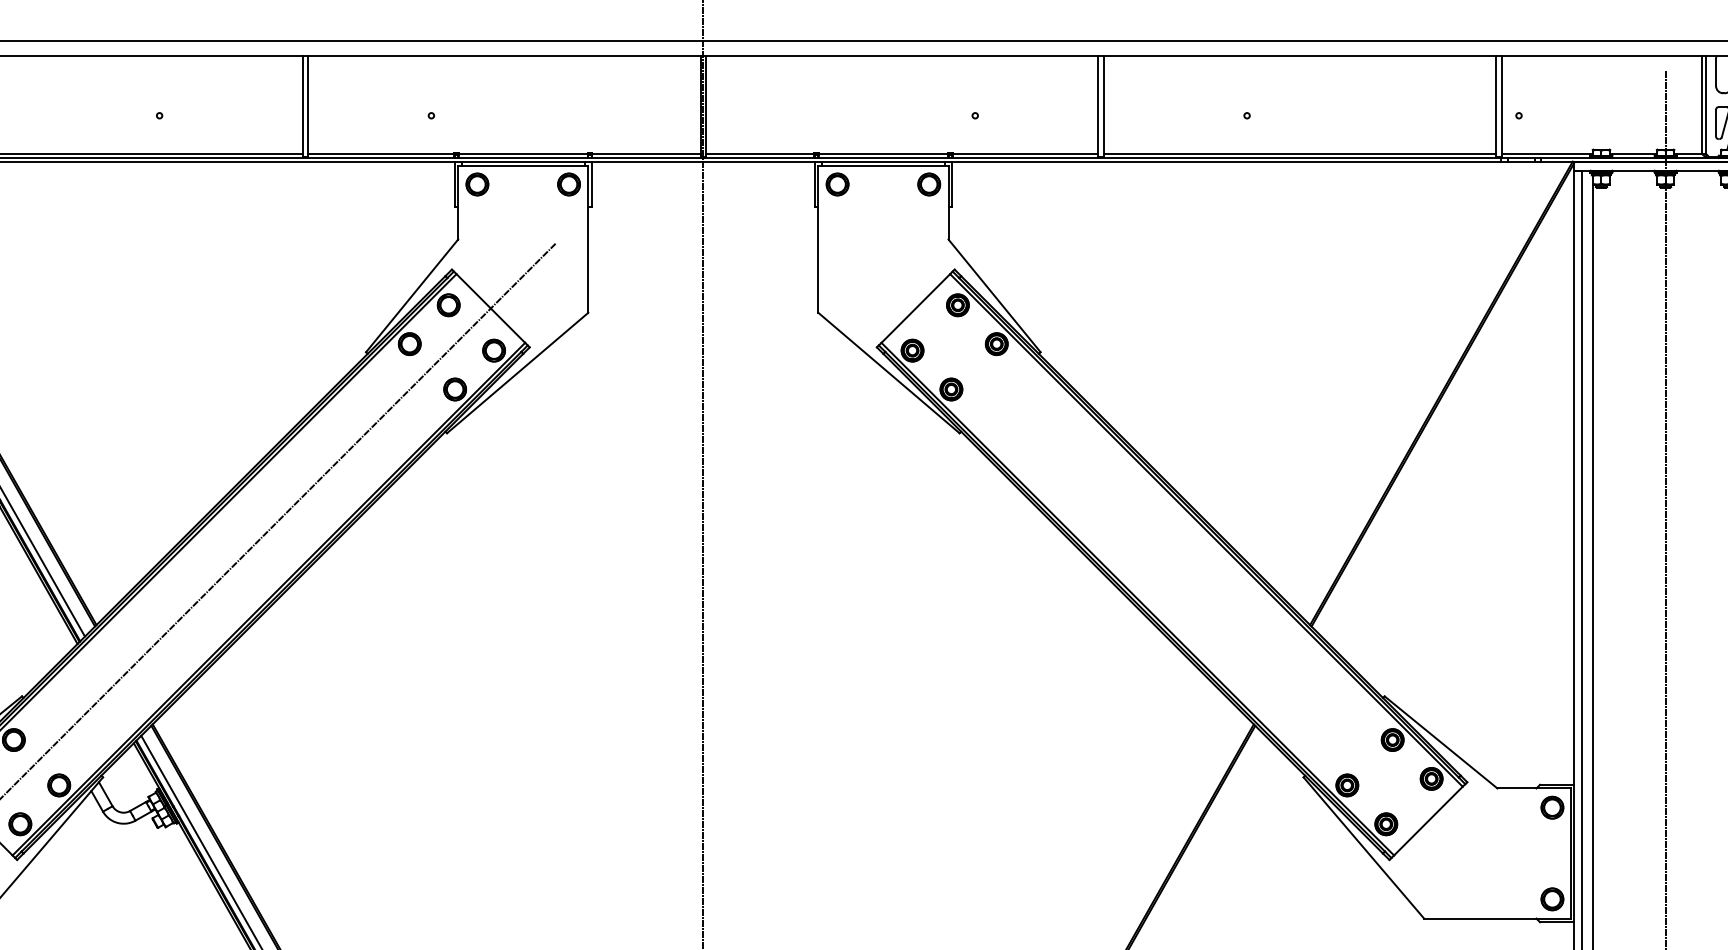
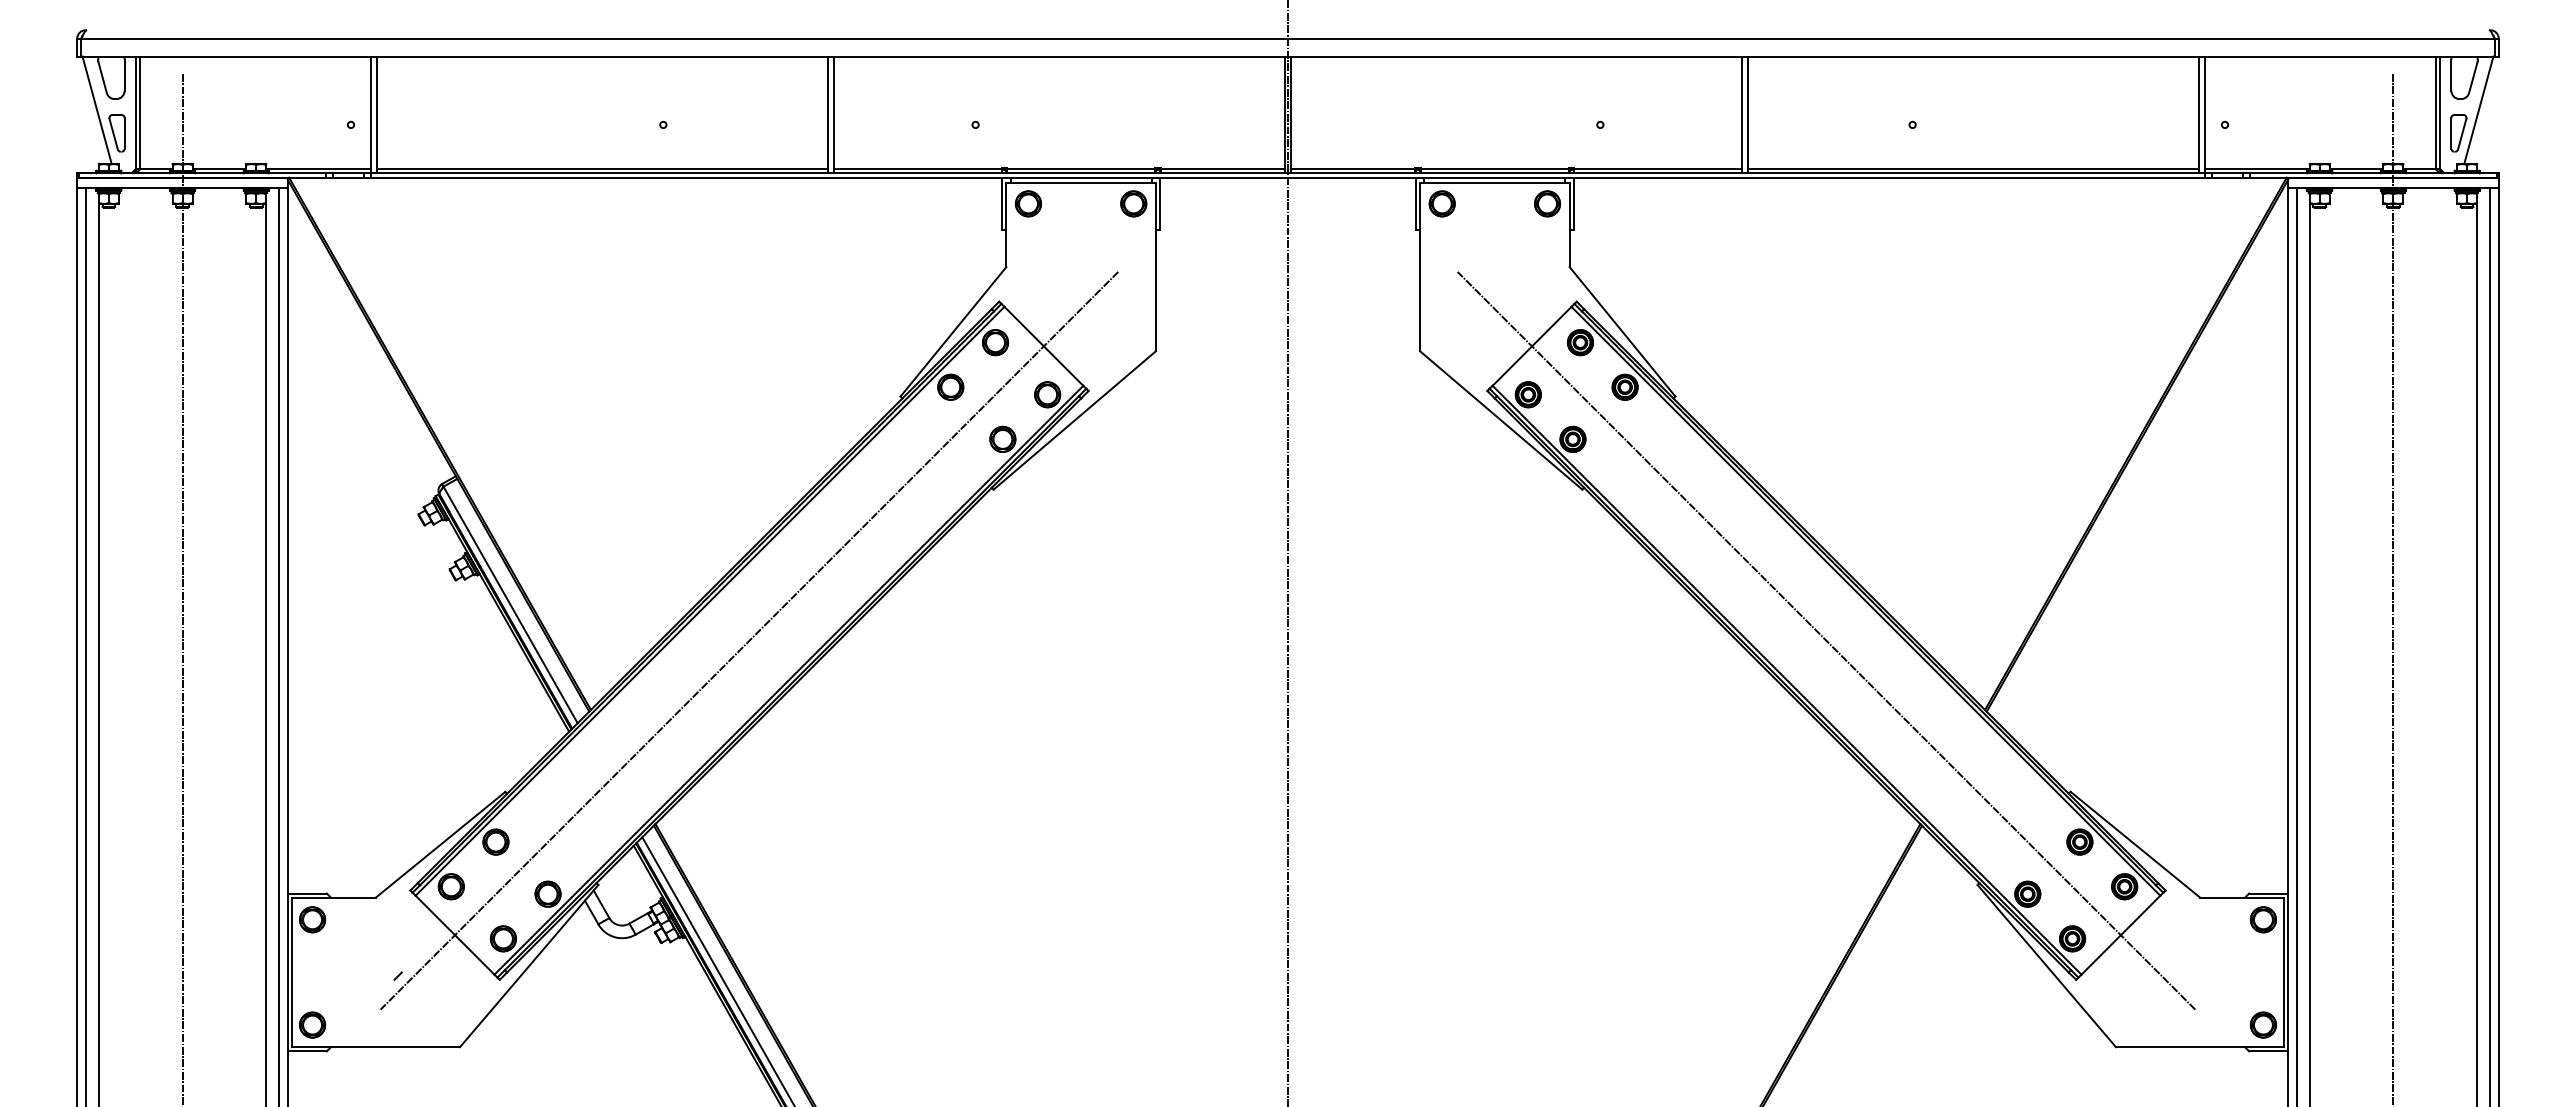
line: (1172, 564) -> (1826, 640), added

